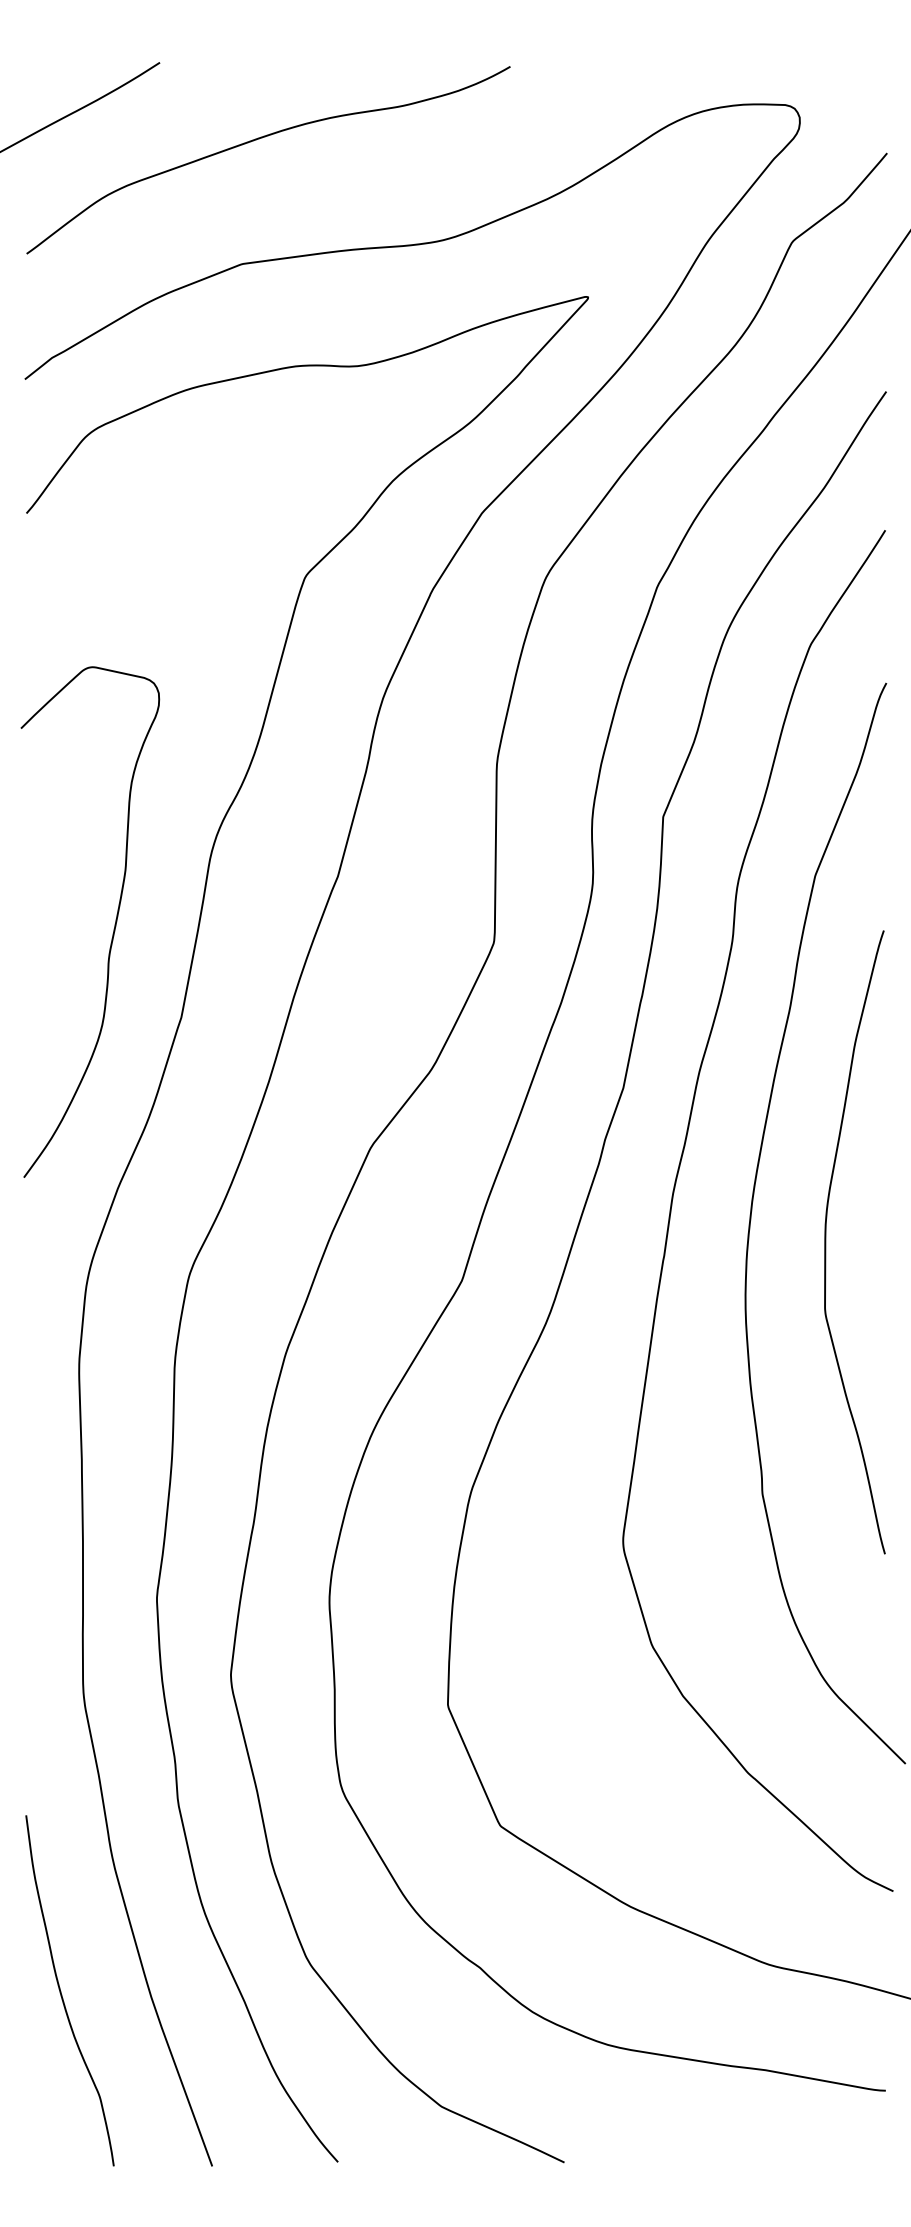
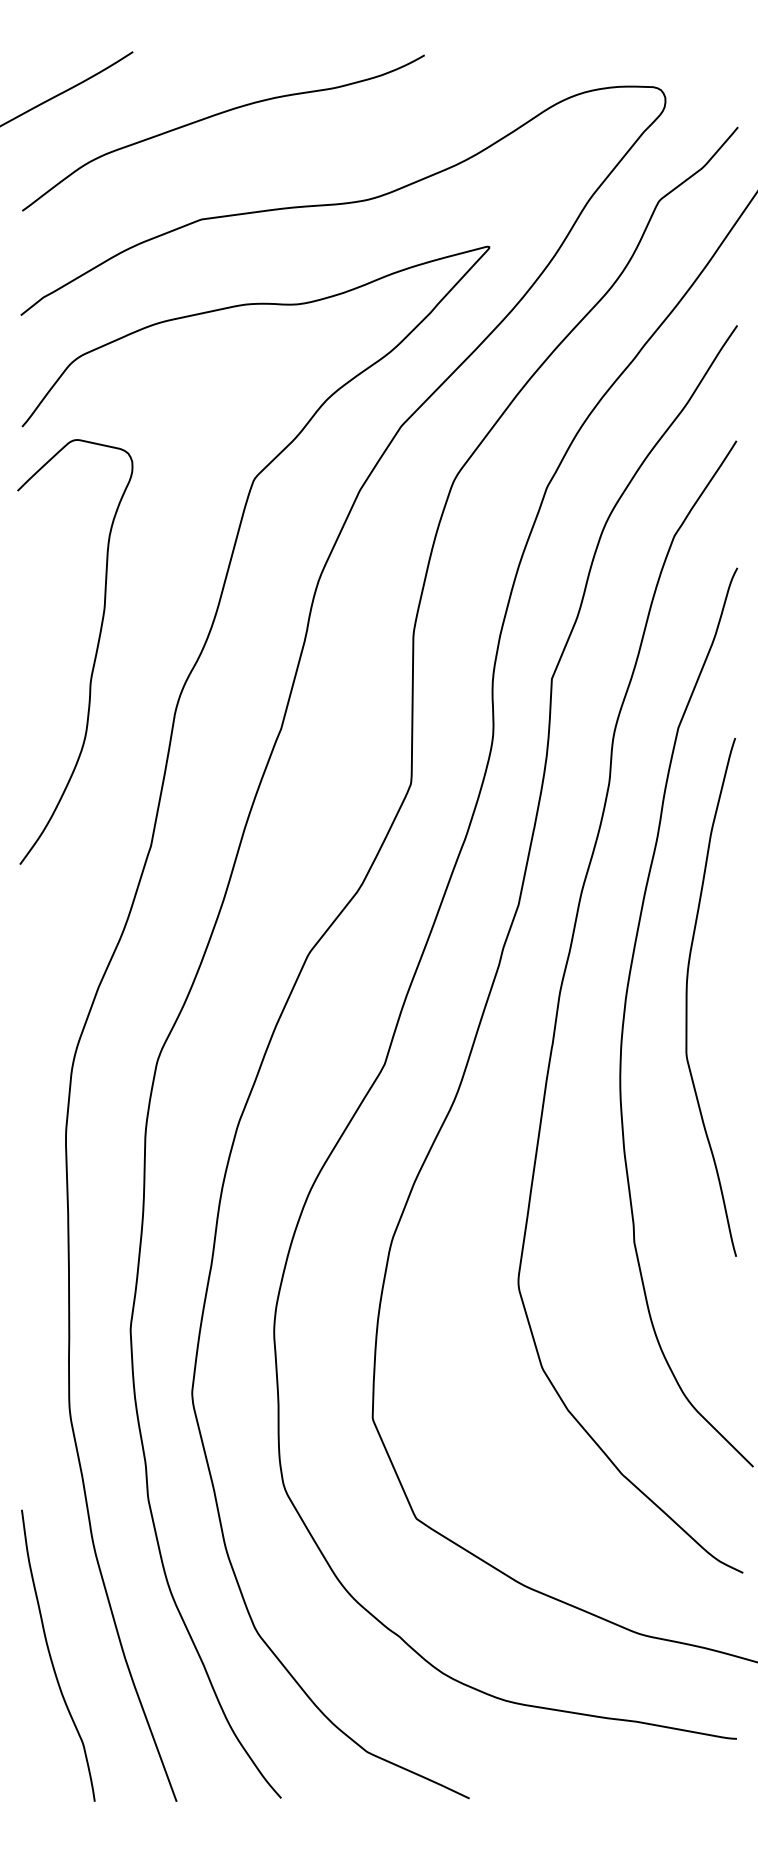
curve: (114, 924) -> (95, 654), moved
curve: (826, 1242) -> (687, 997), moved

